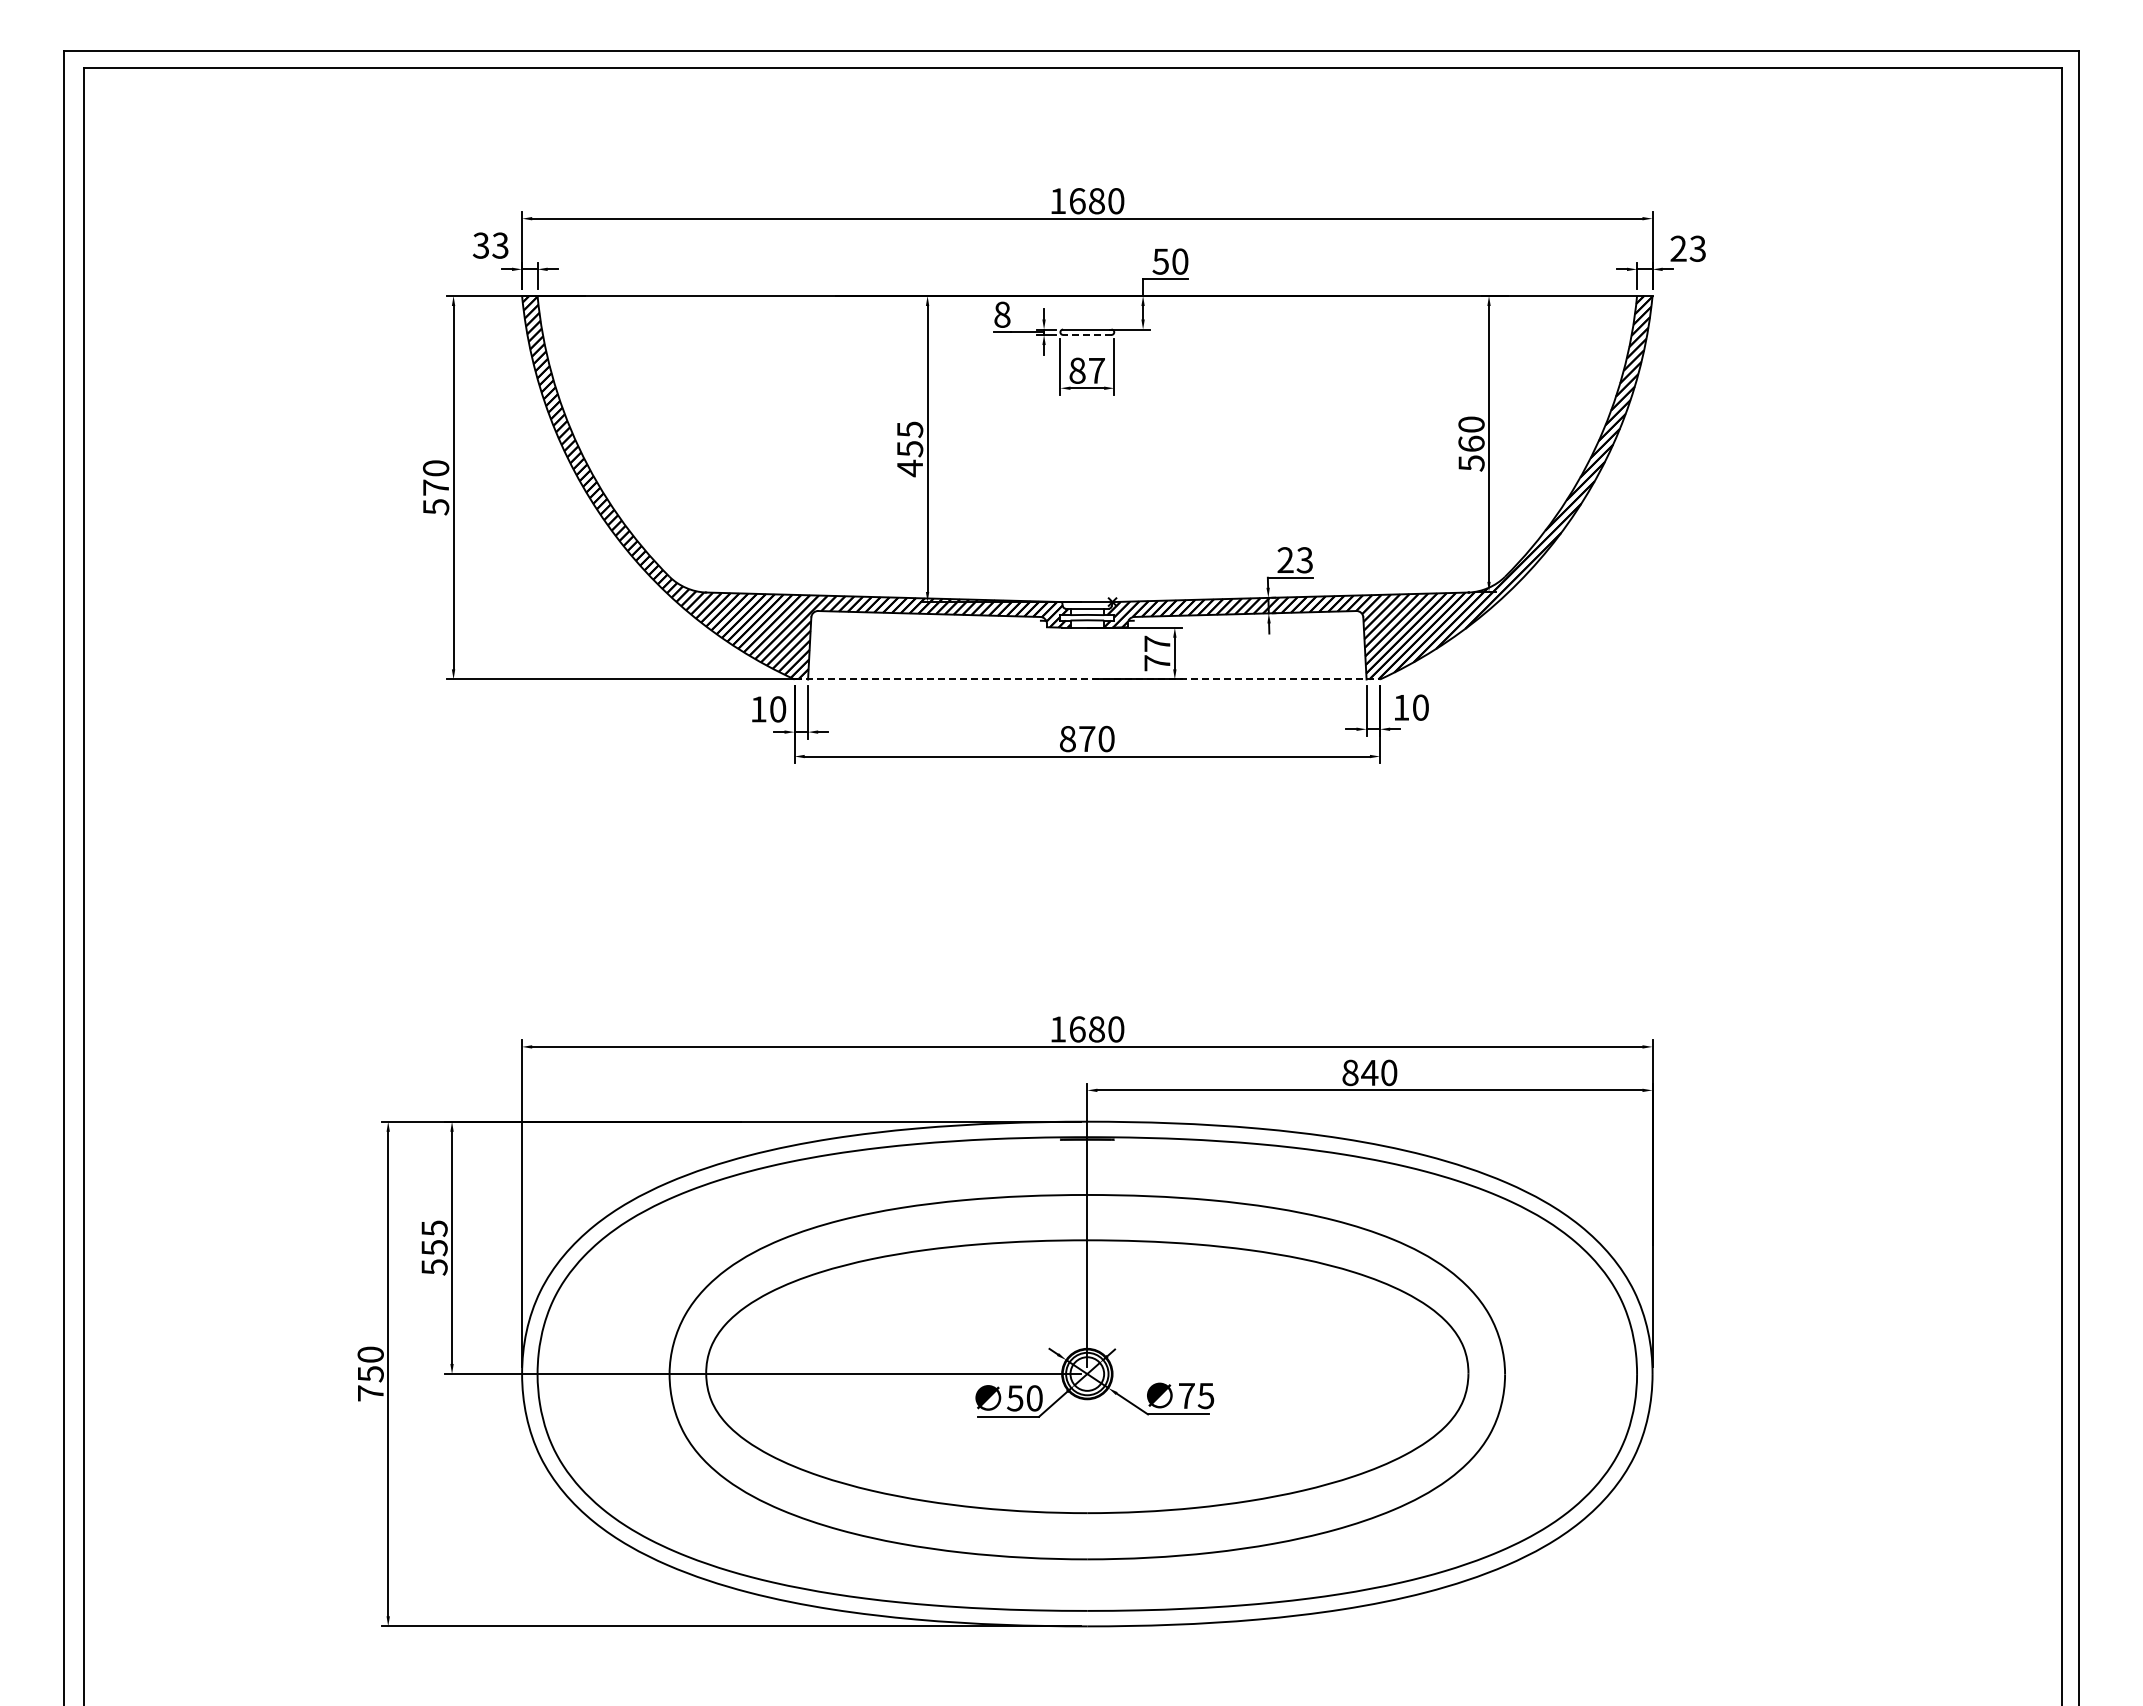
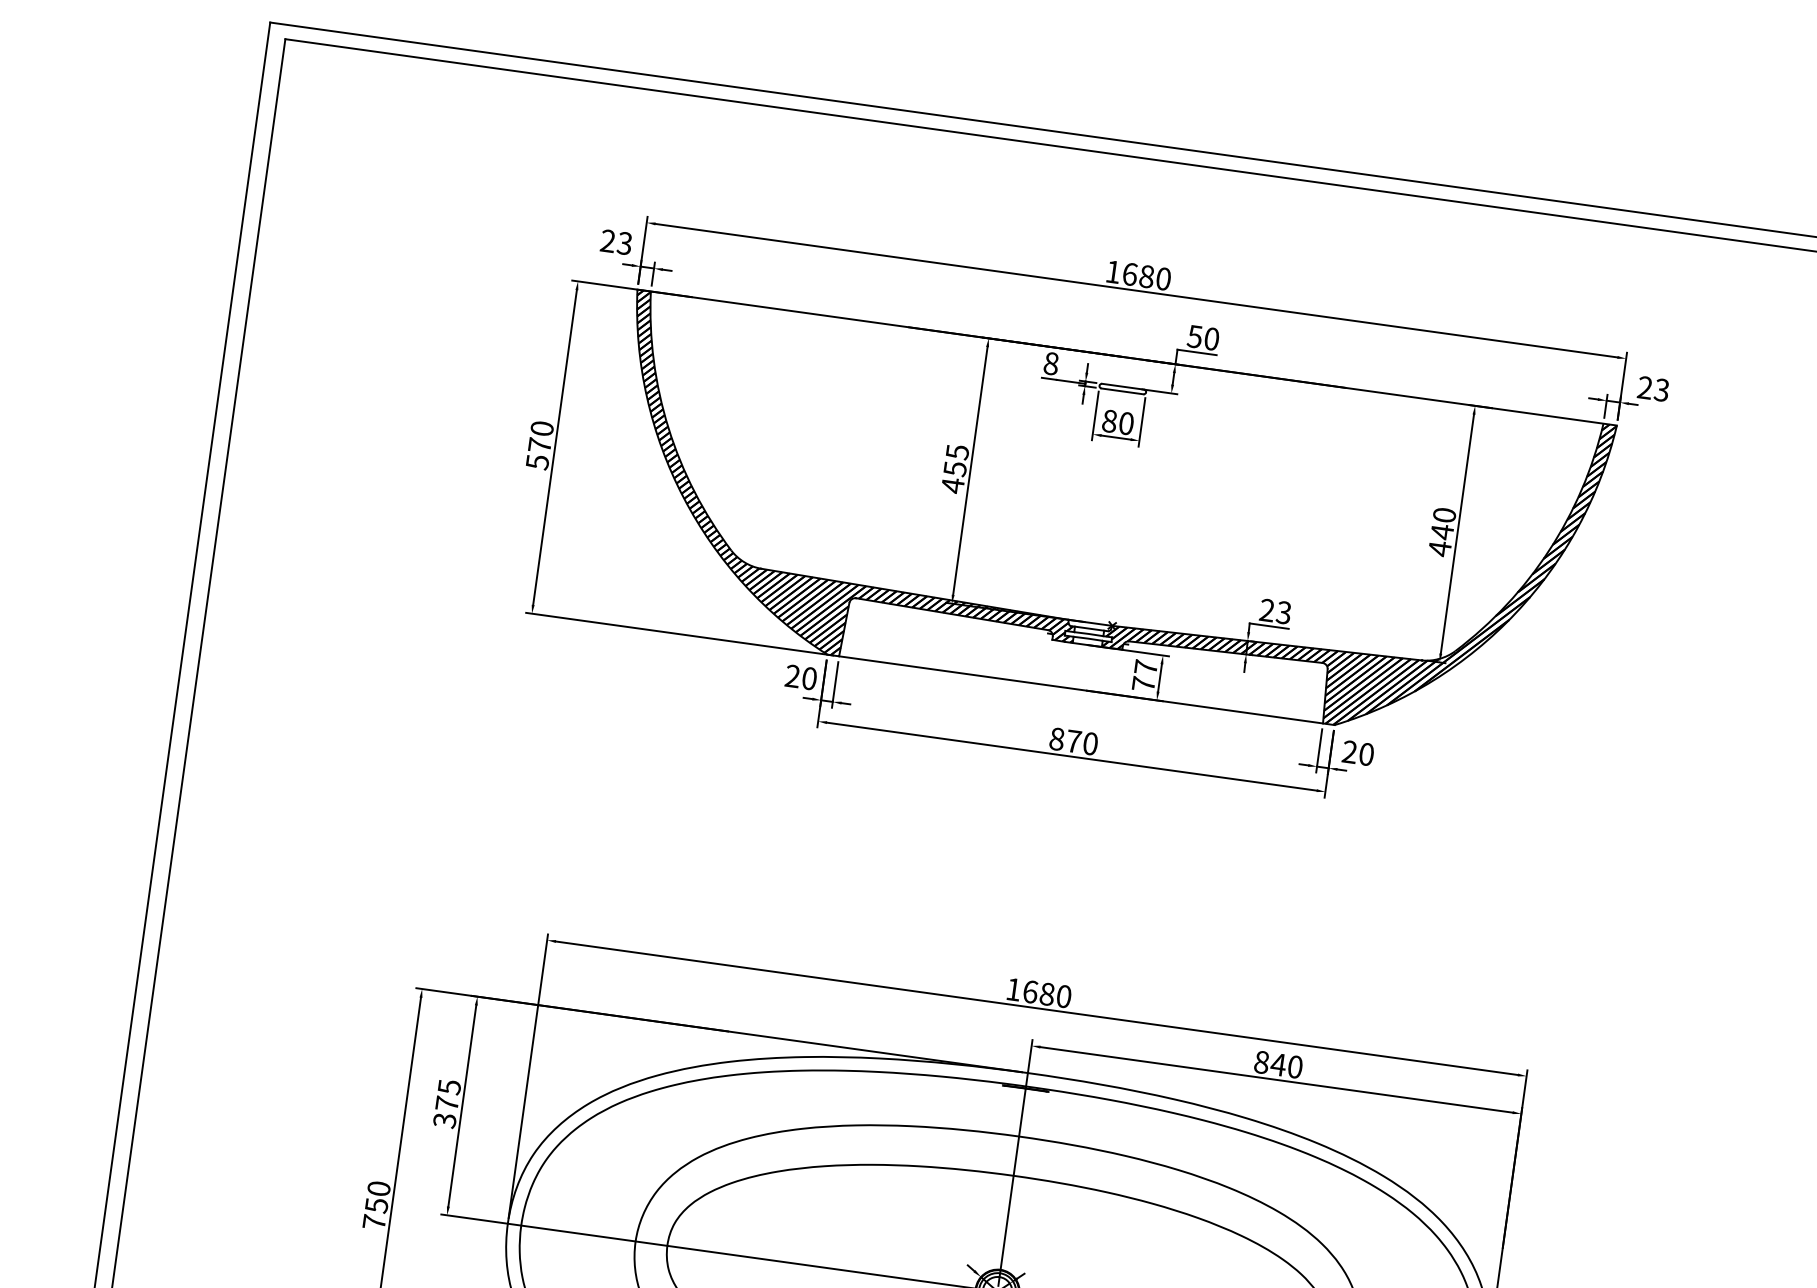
text: (480, 245) -> (607, 240), 33 -> 23
line: (1086, 334) -> (1121, 390), dashed -> solid
text: (1096, 370) -> (1126, 423), 87 -> 80
text: (1471, 453) -> (1441, 540), 560 -> 440
line: (1087, 679) -> (1081, 689), dashed -> solid
text: (1401, 707) -> (1349, 751), 10 -> 20
text: (758, 709) -> (792, 676), 10 -> 20
text: (434, 1256) -> (446, 1111), 555 -> 375

